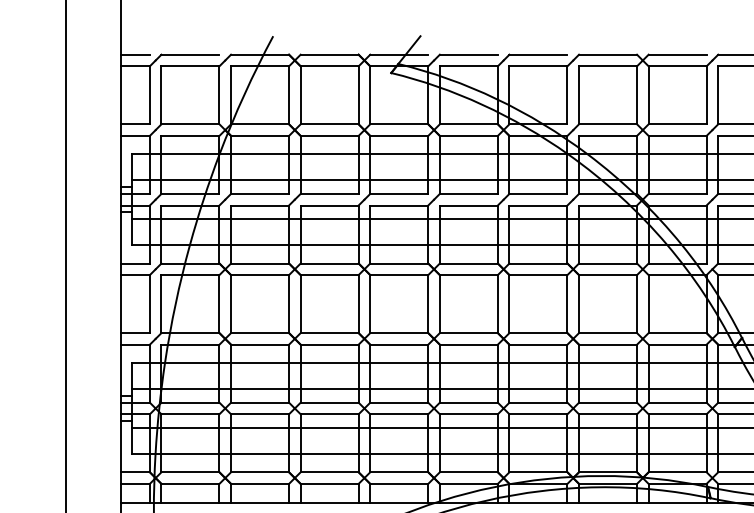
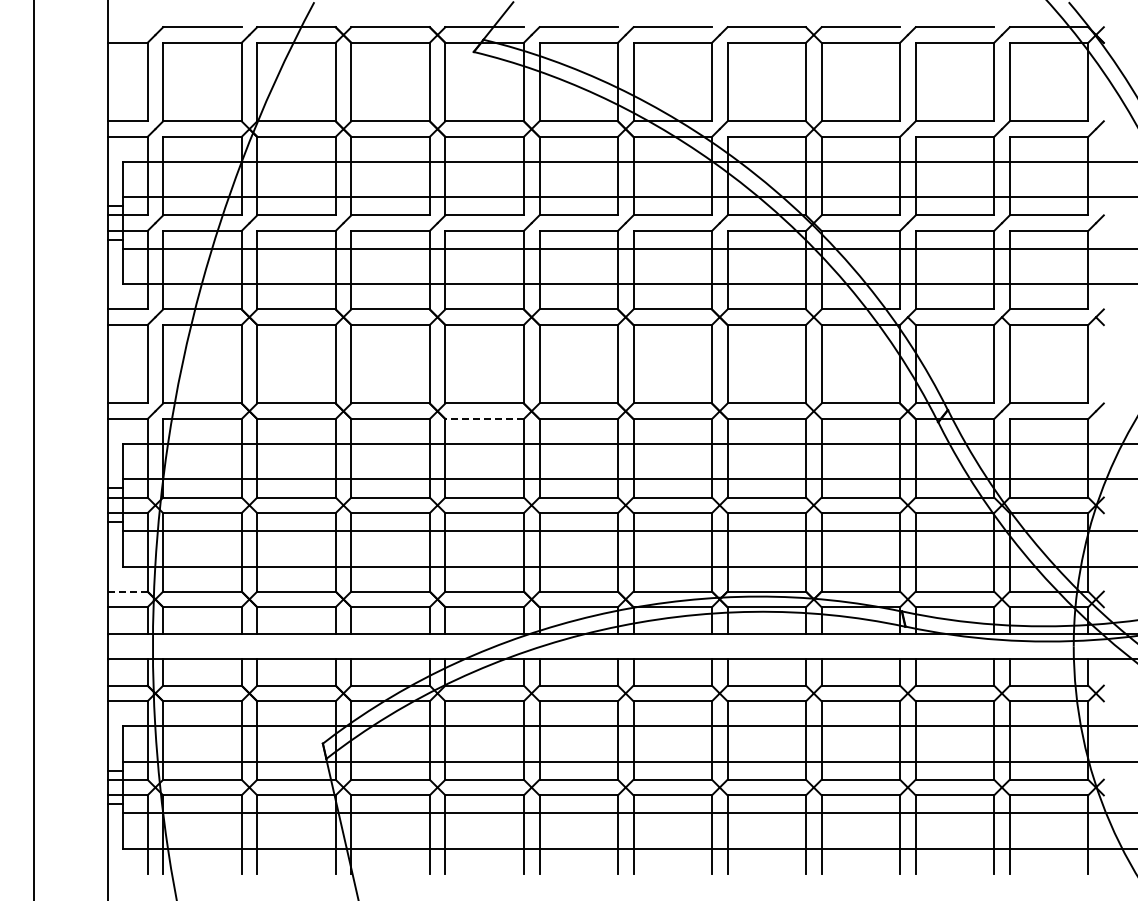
line: (135, 54) -> (127, 27), removed
line: (399, 344) -> (484, 419), solid -> dashed
line: (135, 472) -> (127, 591), solid -> dashed

